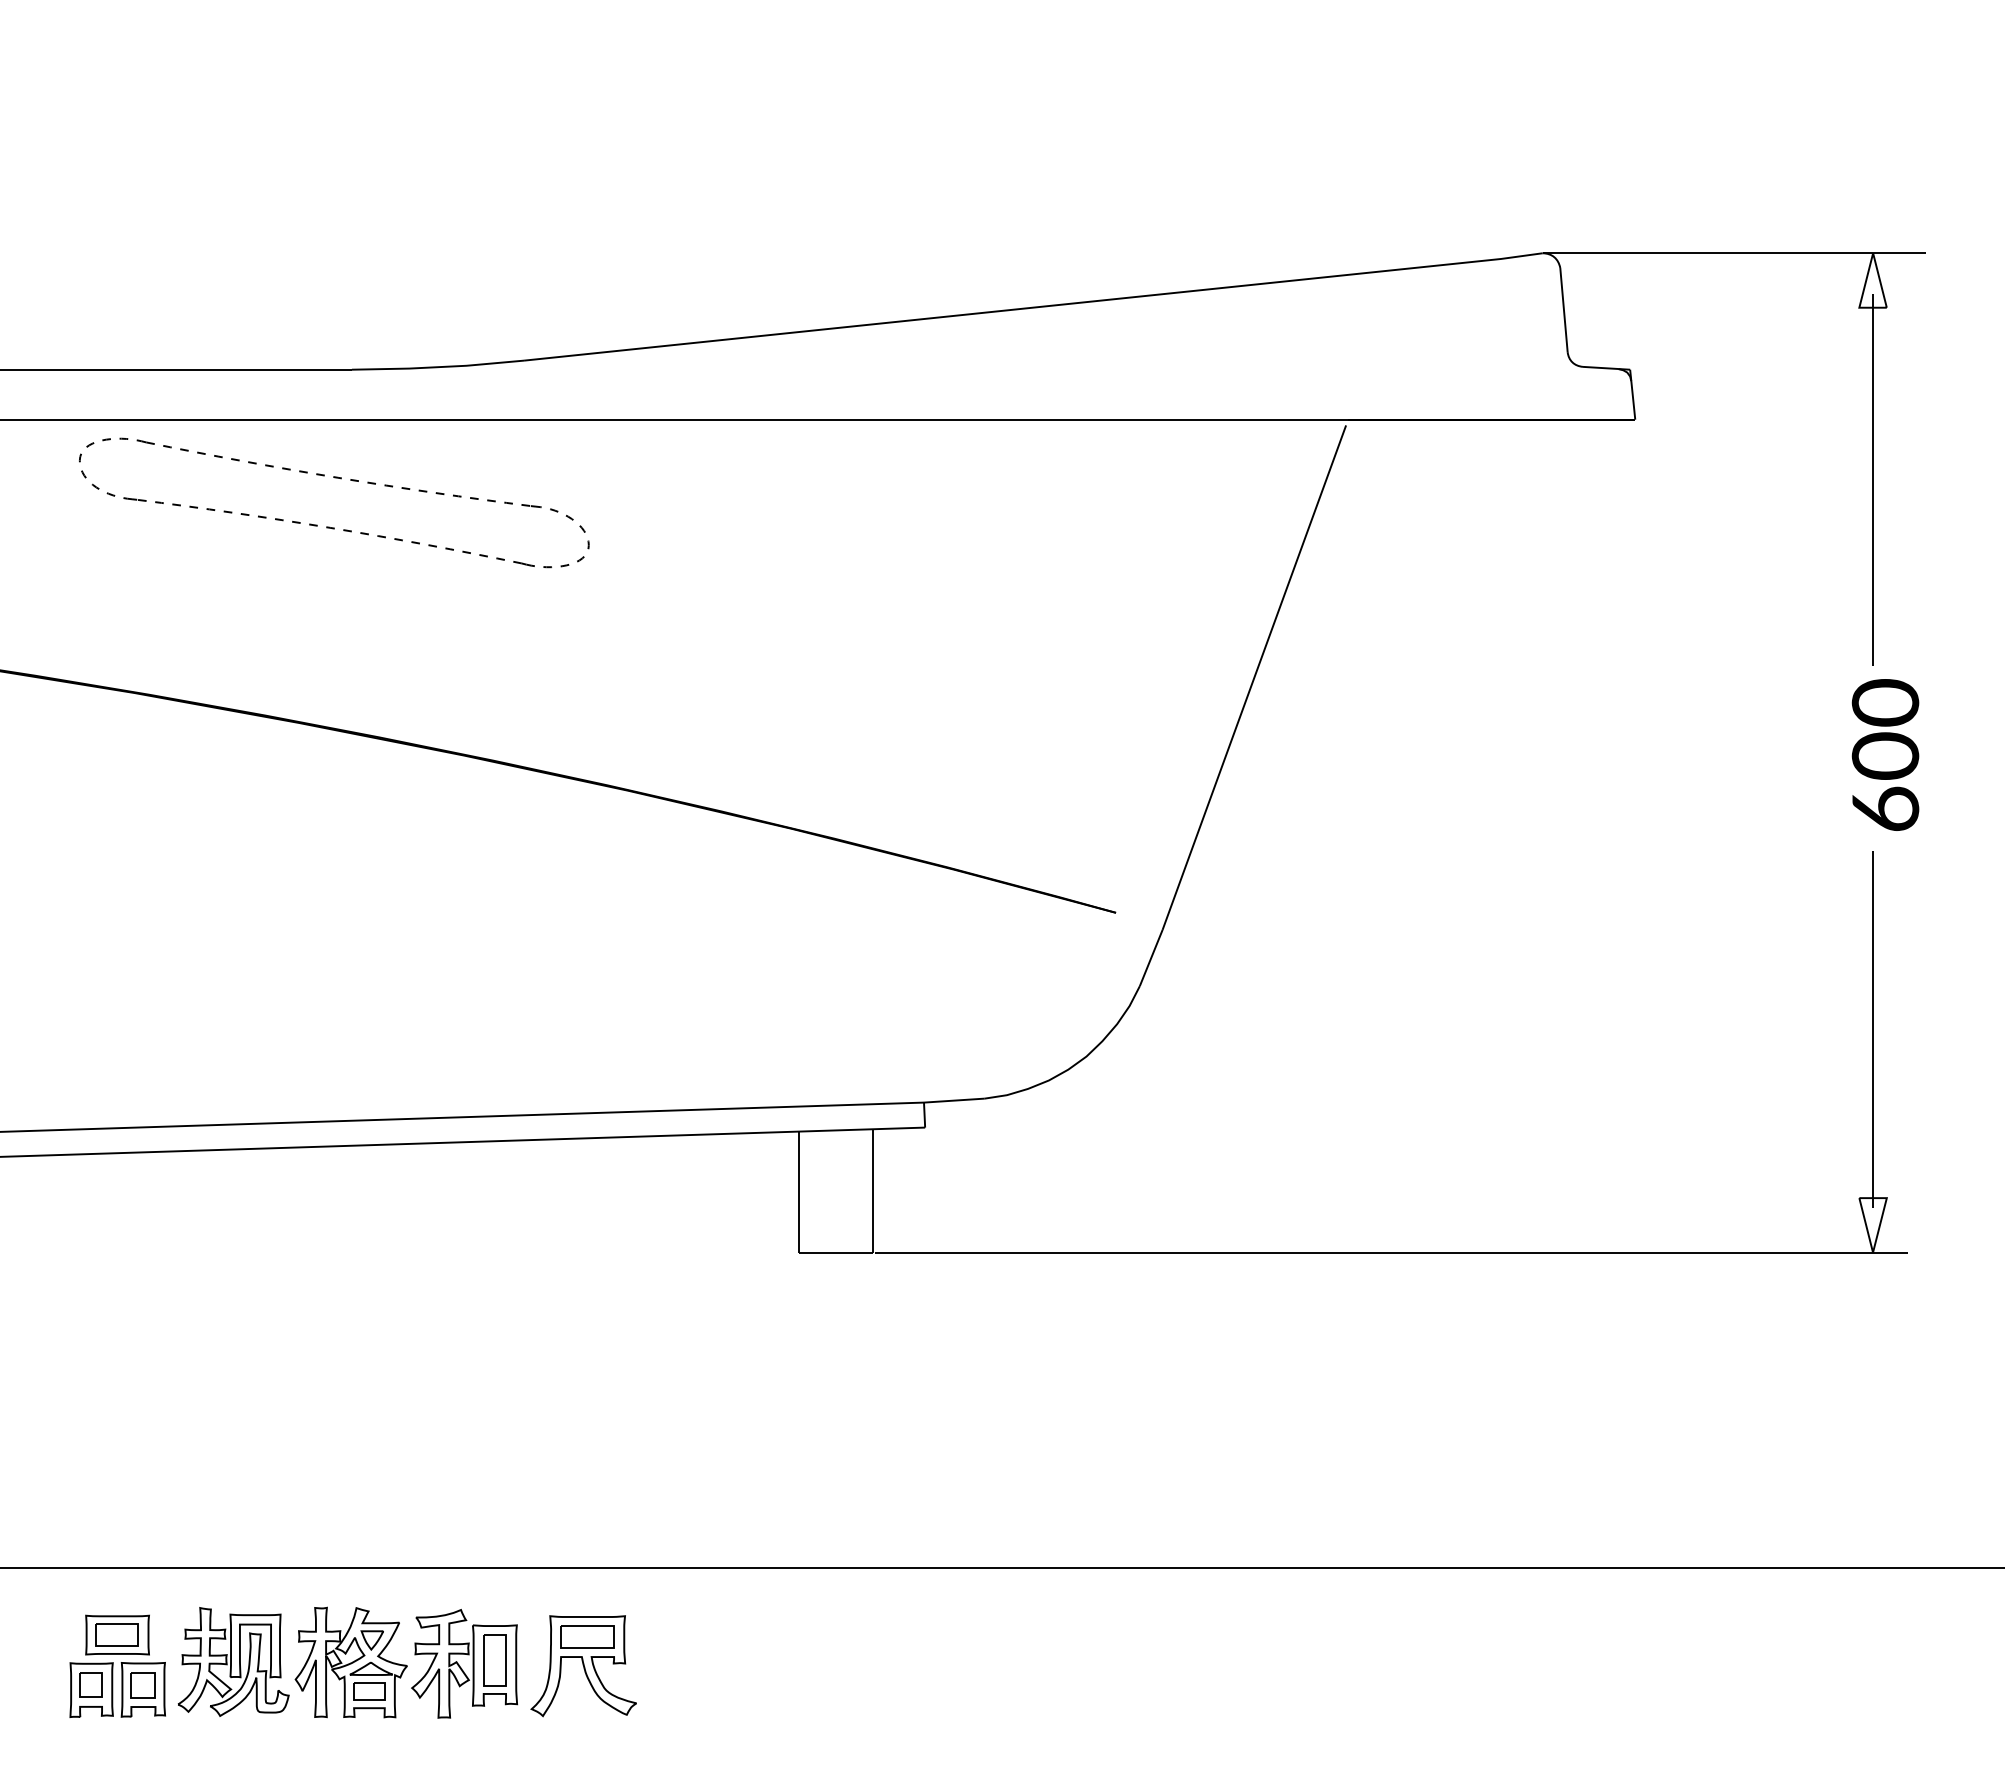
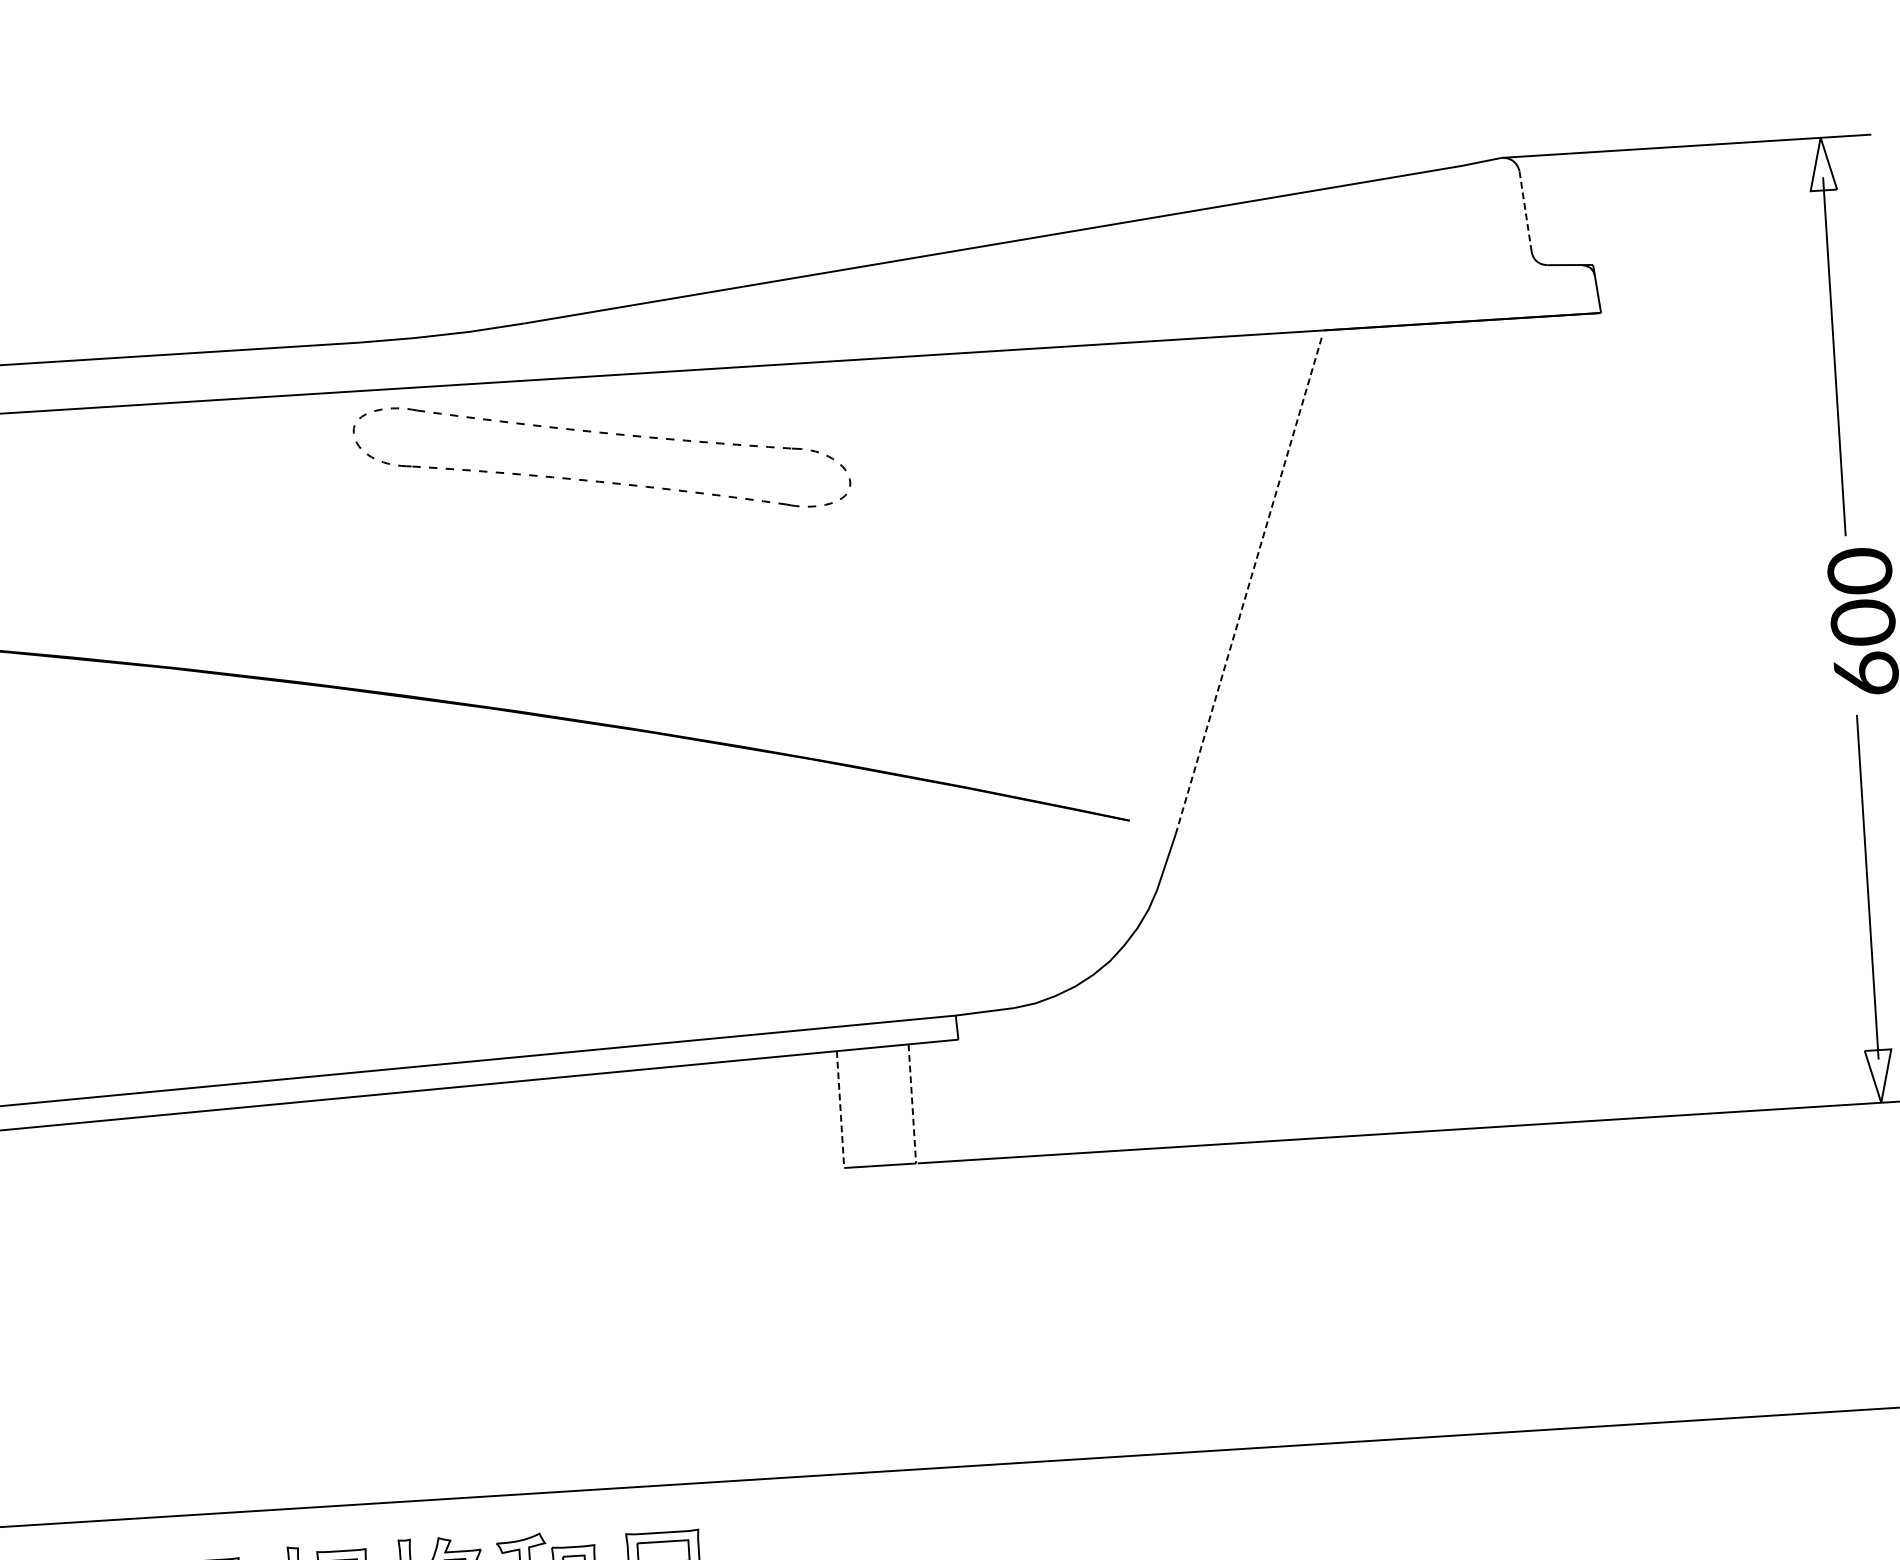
line: (1563, 309) -> (1525, 210), solid -> dashed
part: (340, 479) -> (606, 434), moved
line: (1254, 677) -> (1249, 585), solid -> dashed
line: (873, 1190) -> (912, 1103), solid -> dashed
line: (799, 1192) -> (841, 1109), solid -> dashed

